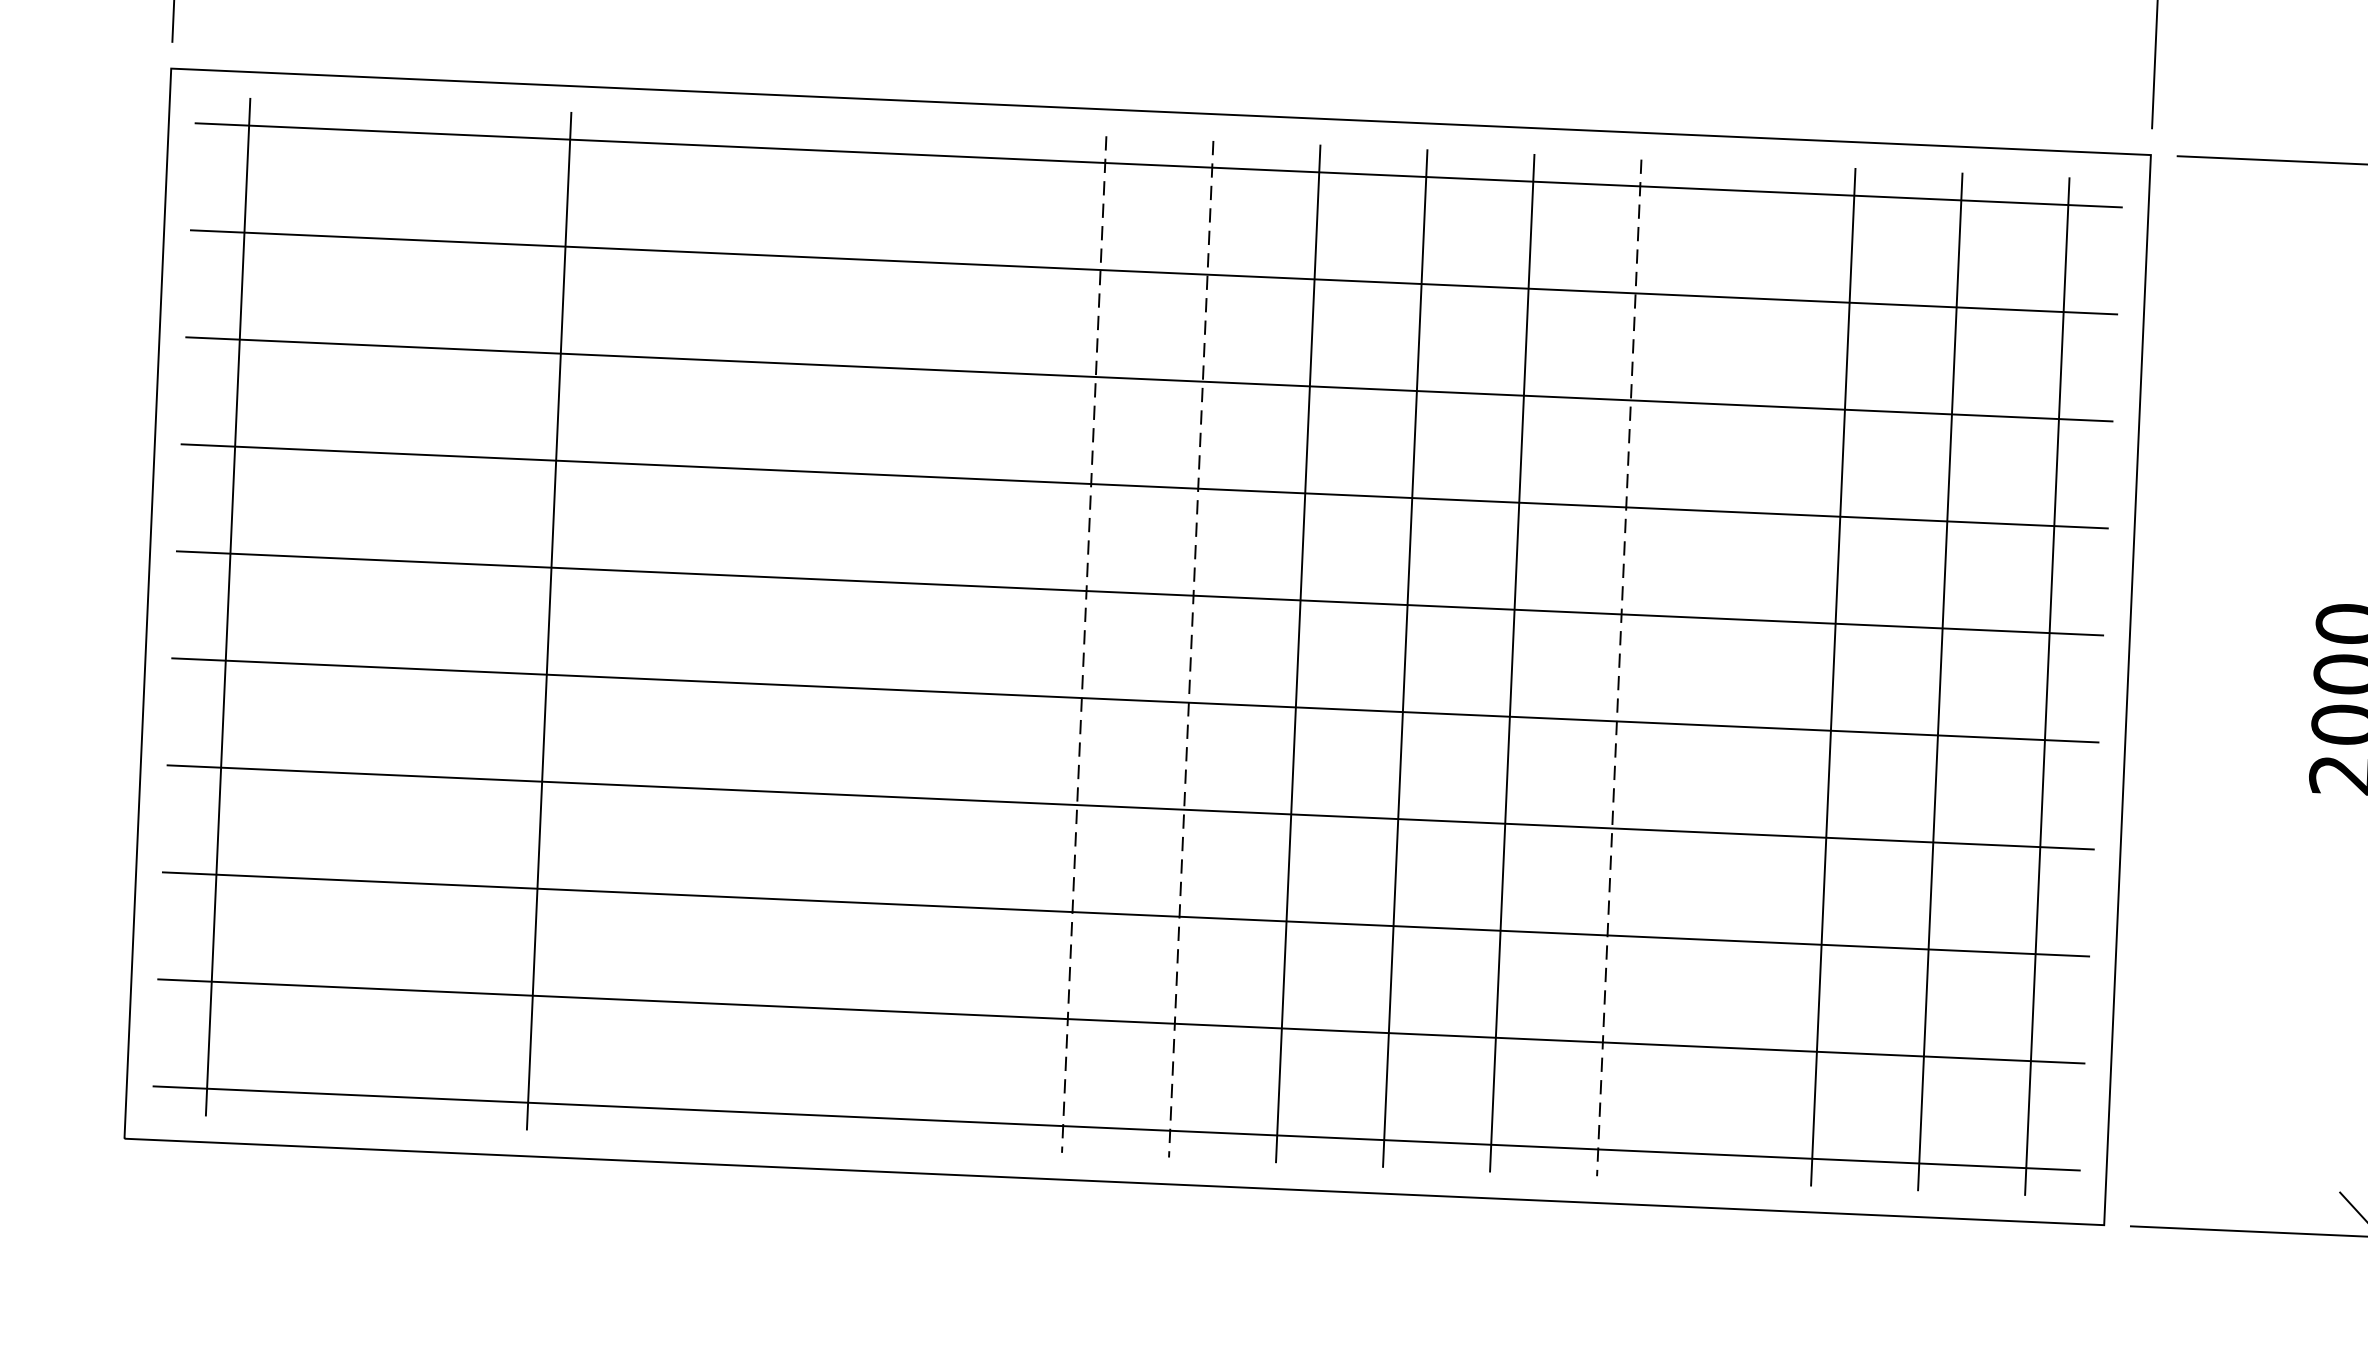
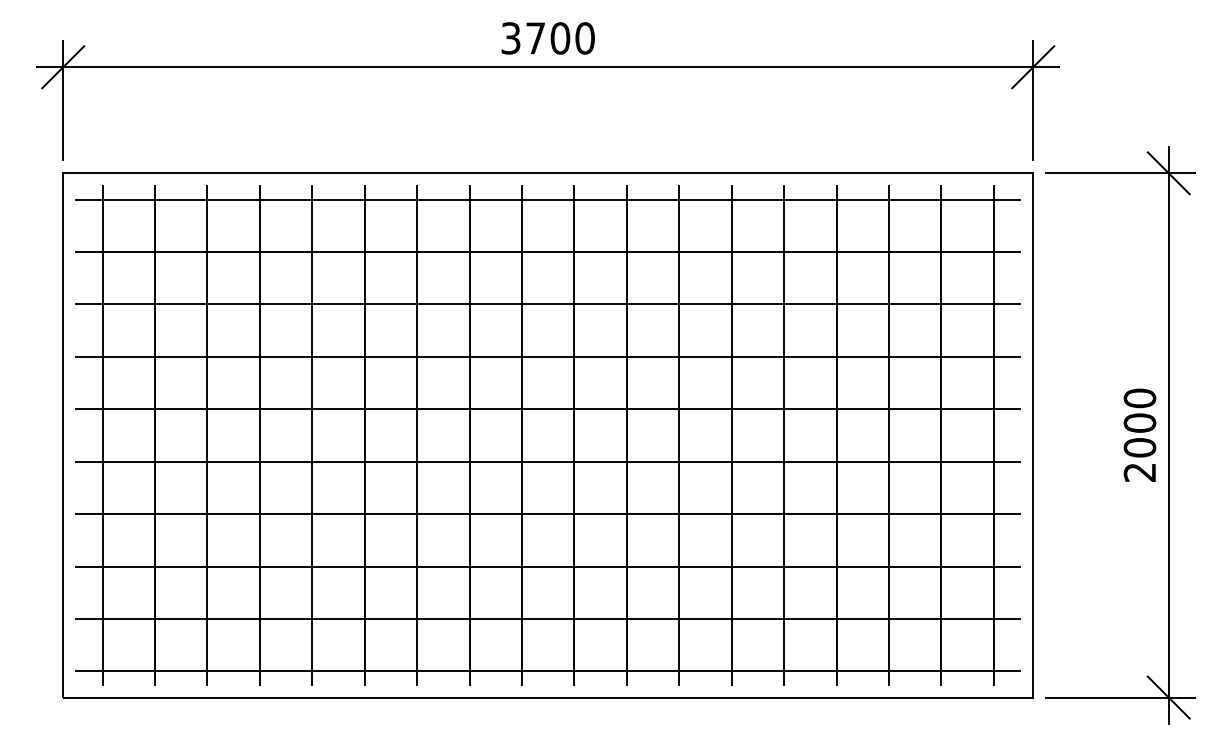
line: (334, 611) -> (154, 435), added
line: (442, 616) -> (207, 435), added
line: (656, 625) -> (312, 435), added
line: (762, 630) -> (364, 435), added
line: (871, 635) -> (417, 435), added
line: (977, 639) -> (469, 435), added
line: (1083, 644) -> (521, 435), dashed -> solid
line: (1191, 649) -> (574, 435), dashed -> solid
line: (1620, 667) -> (784, 435), dashed -> solid
line: (1726, 672) -> (836, 435), added

